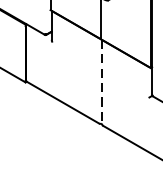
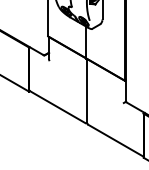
line: (102, 80) -> (87, 90), dashed -> solid

